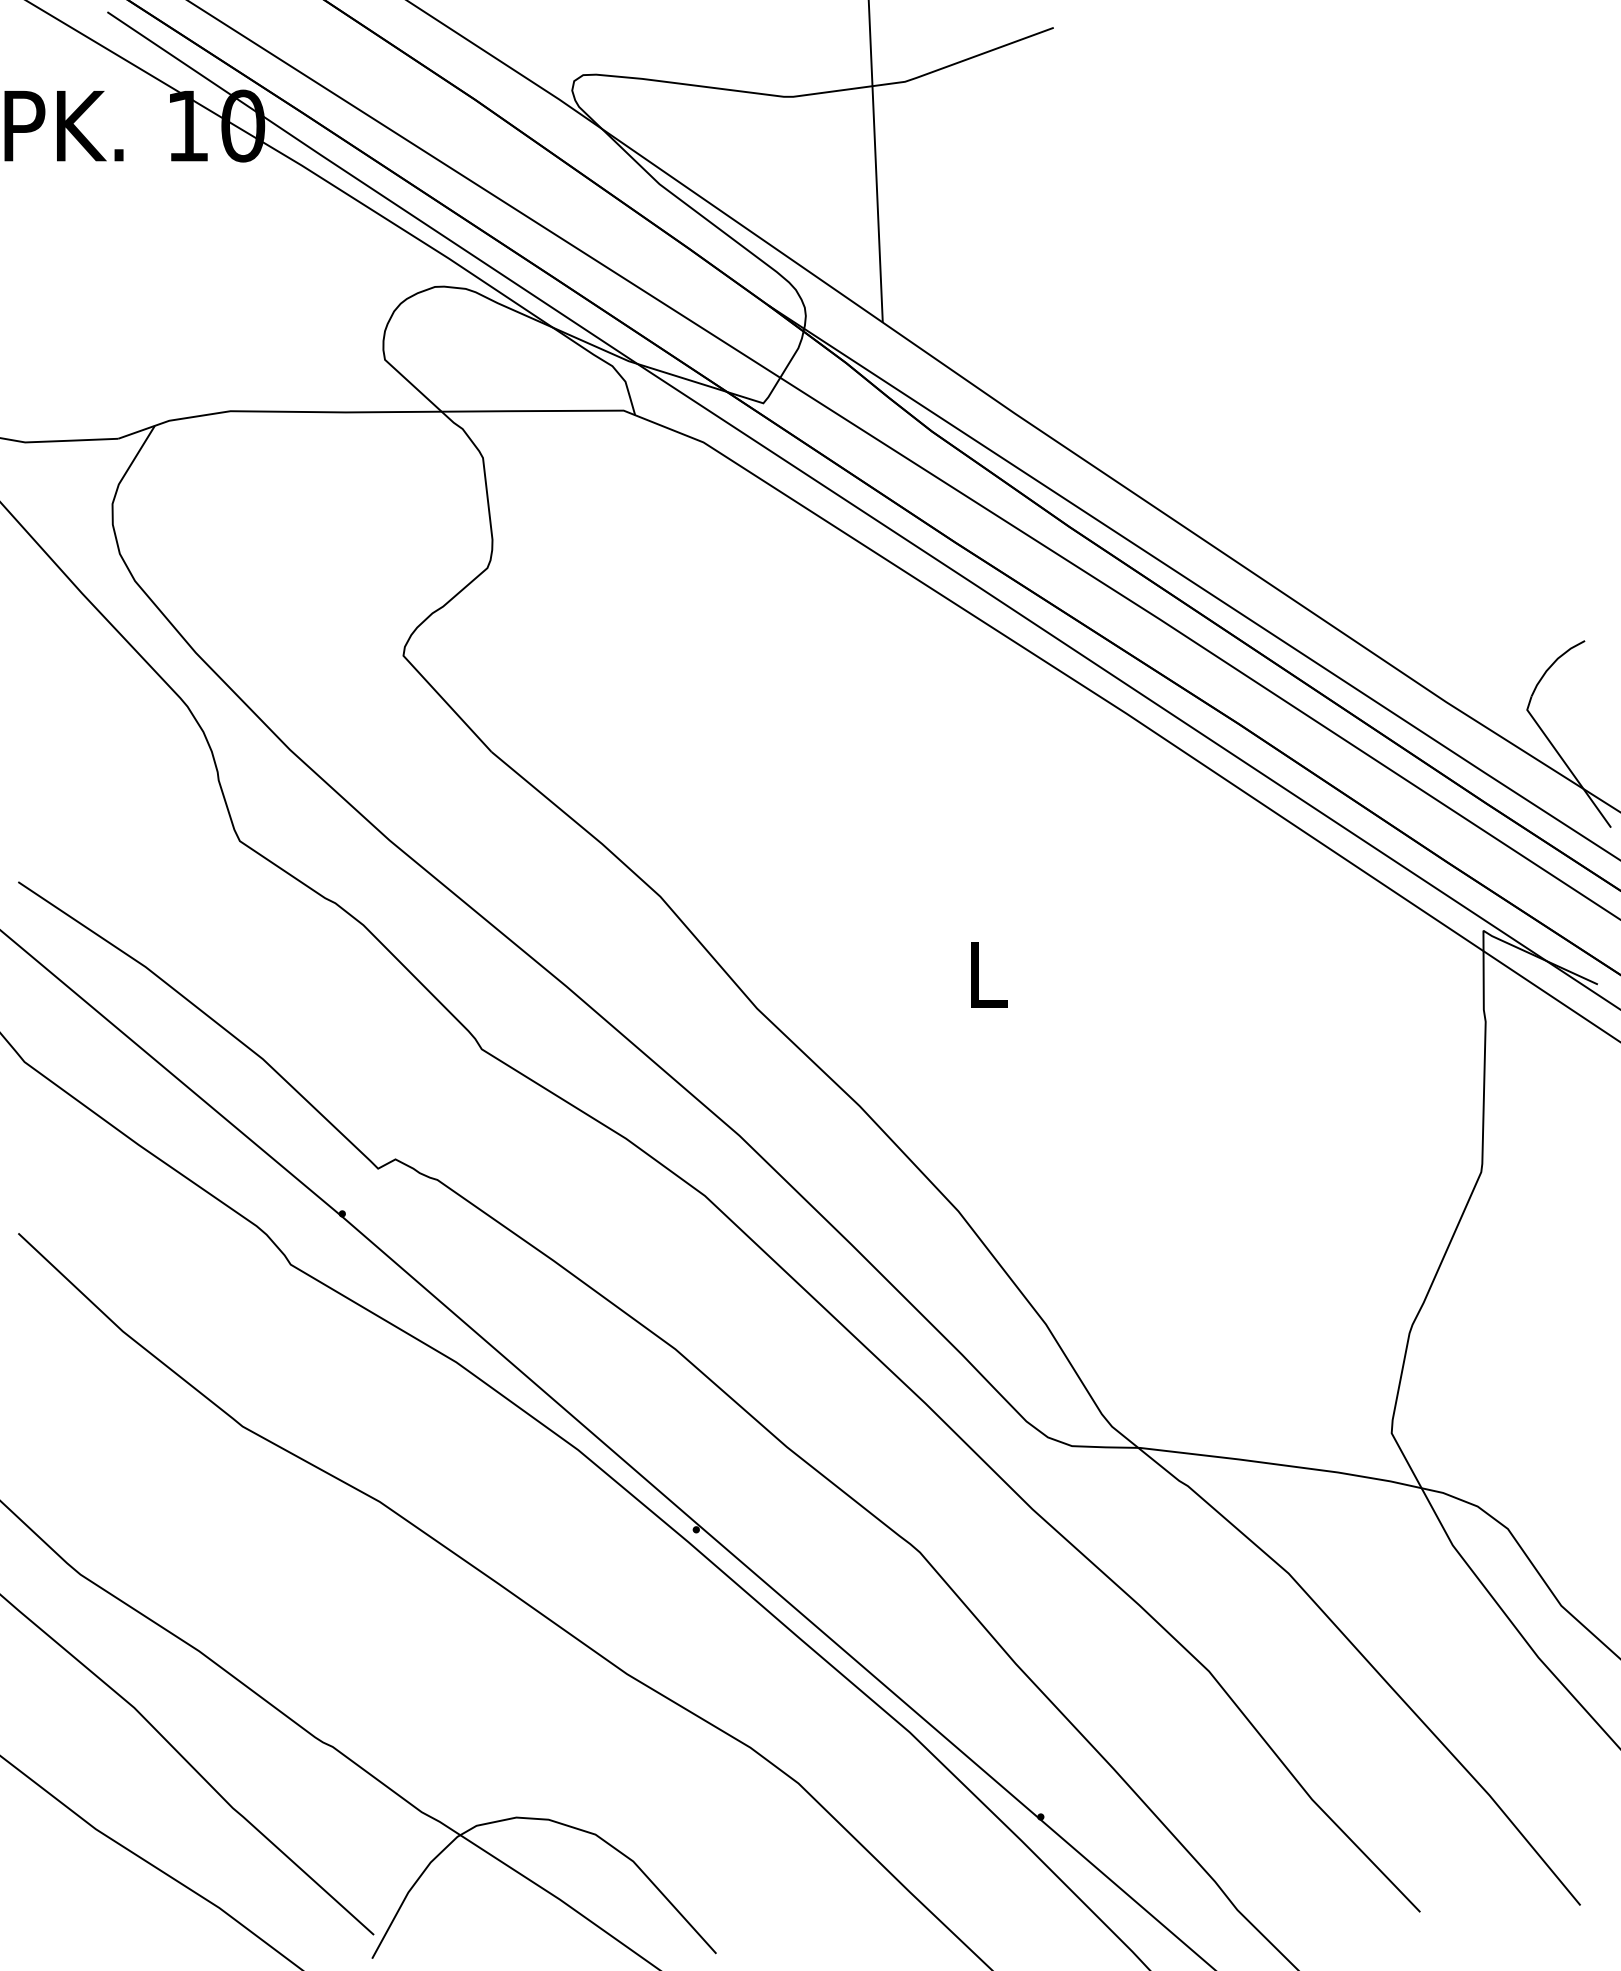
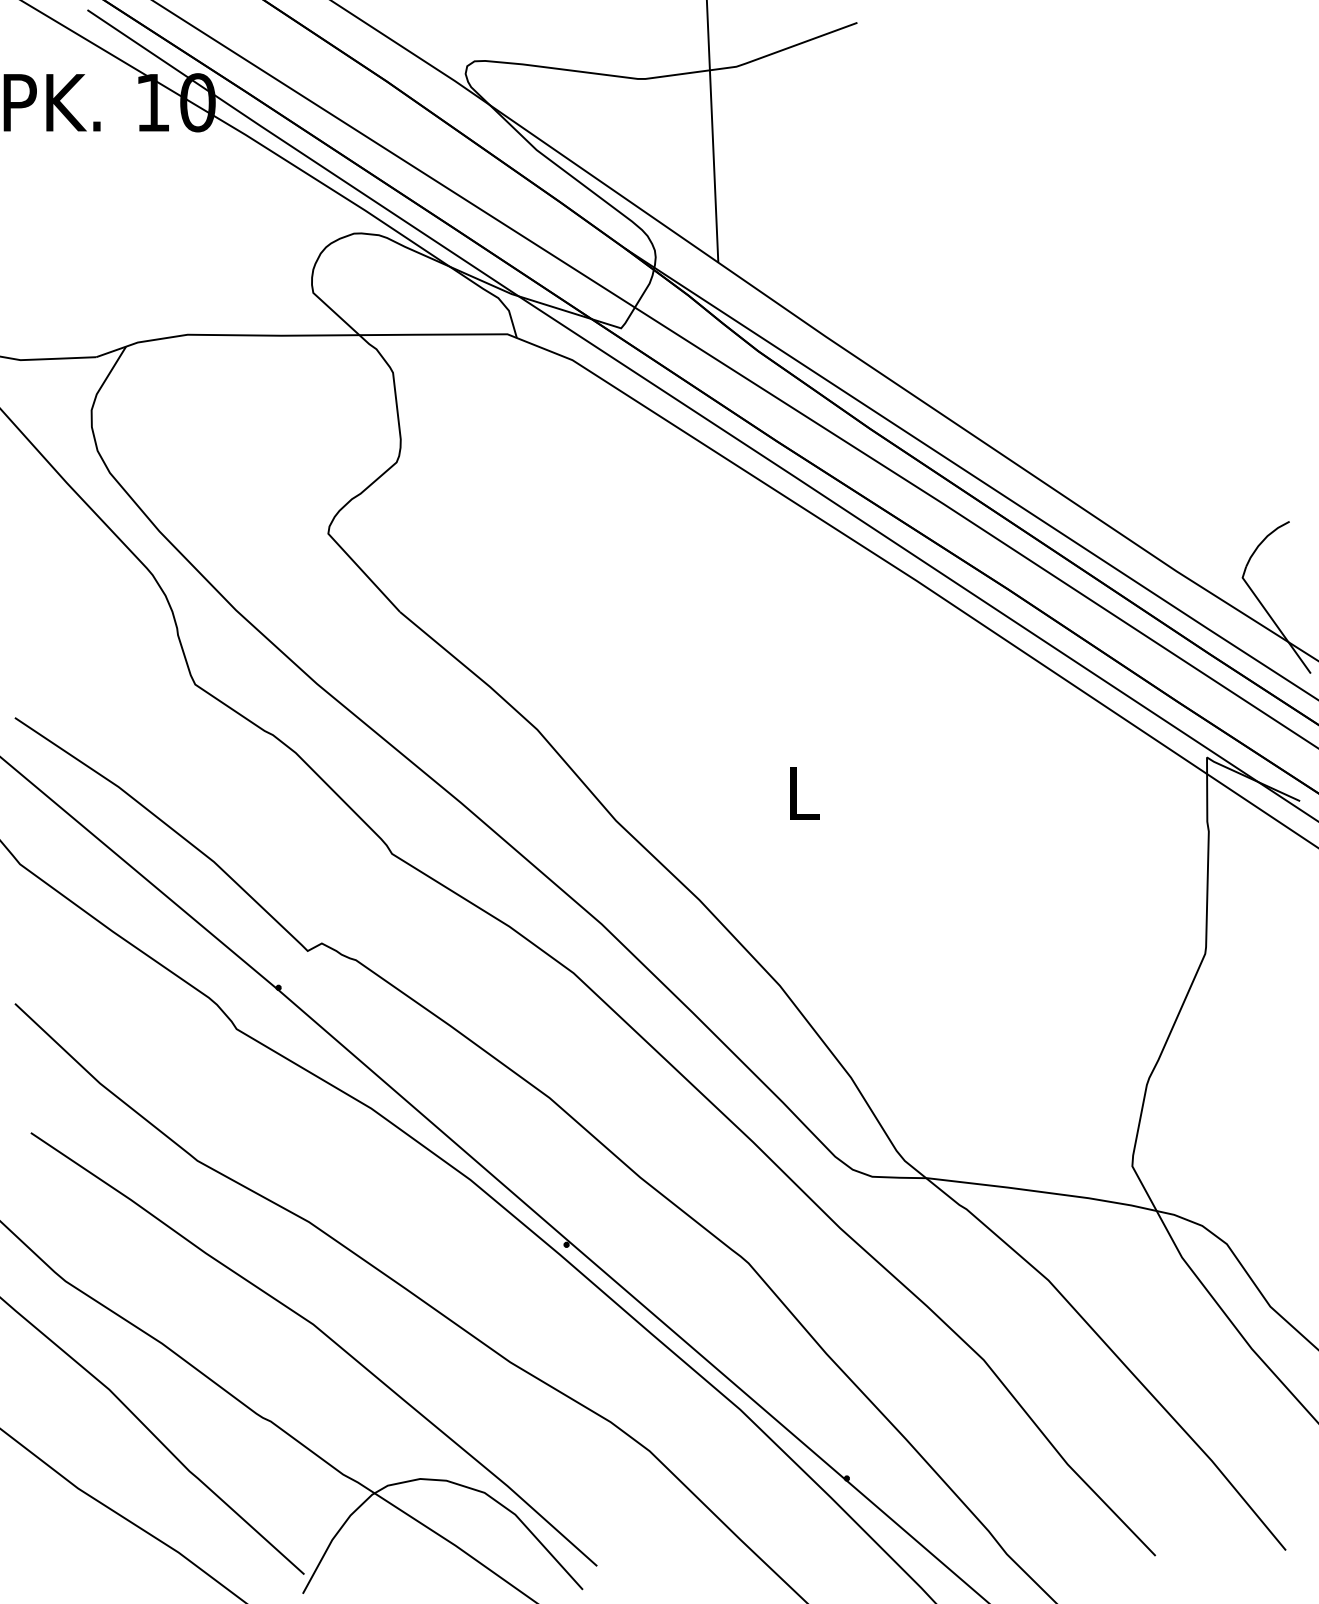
curve: (399, 1641) -> (325, 1335), added

